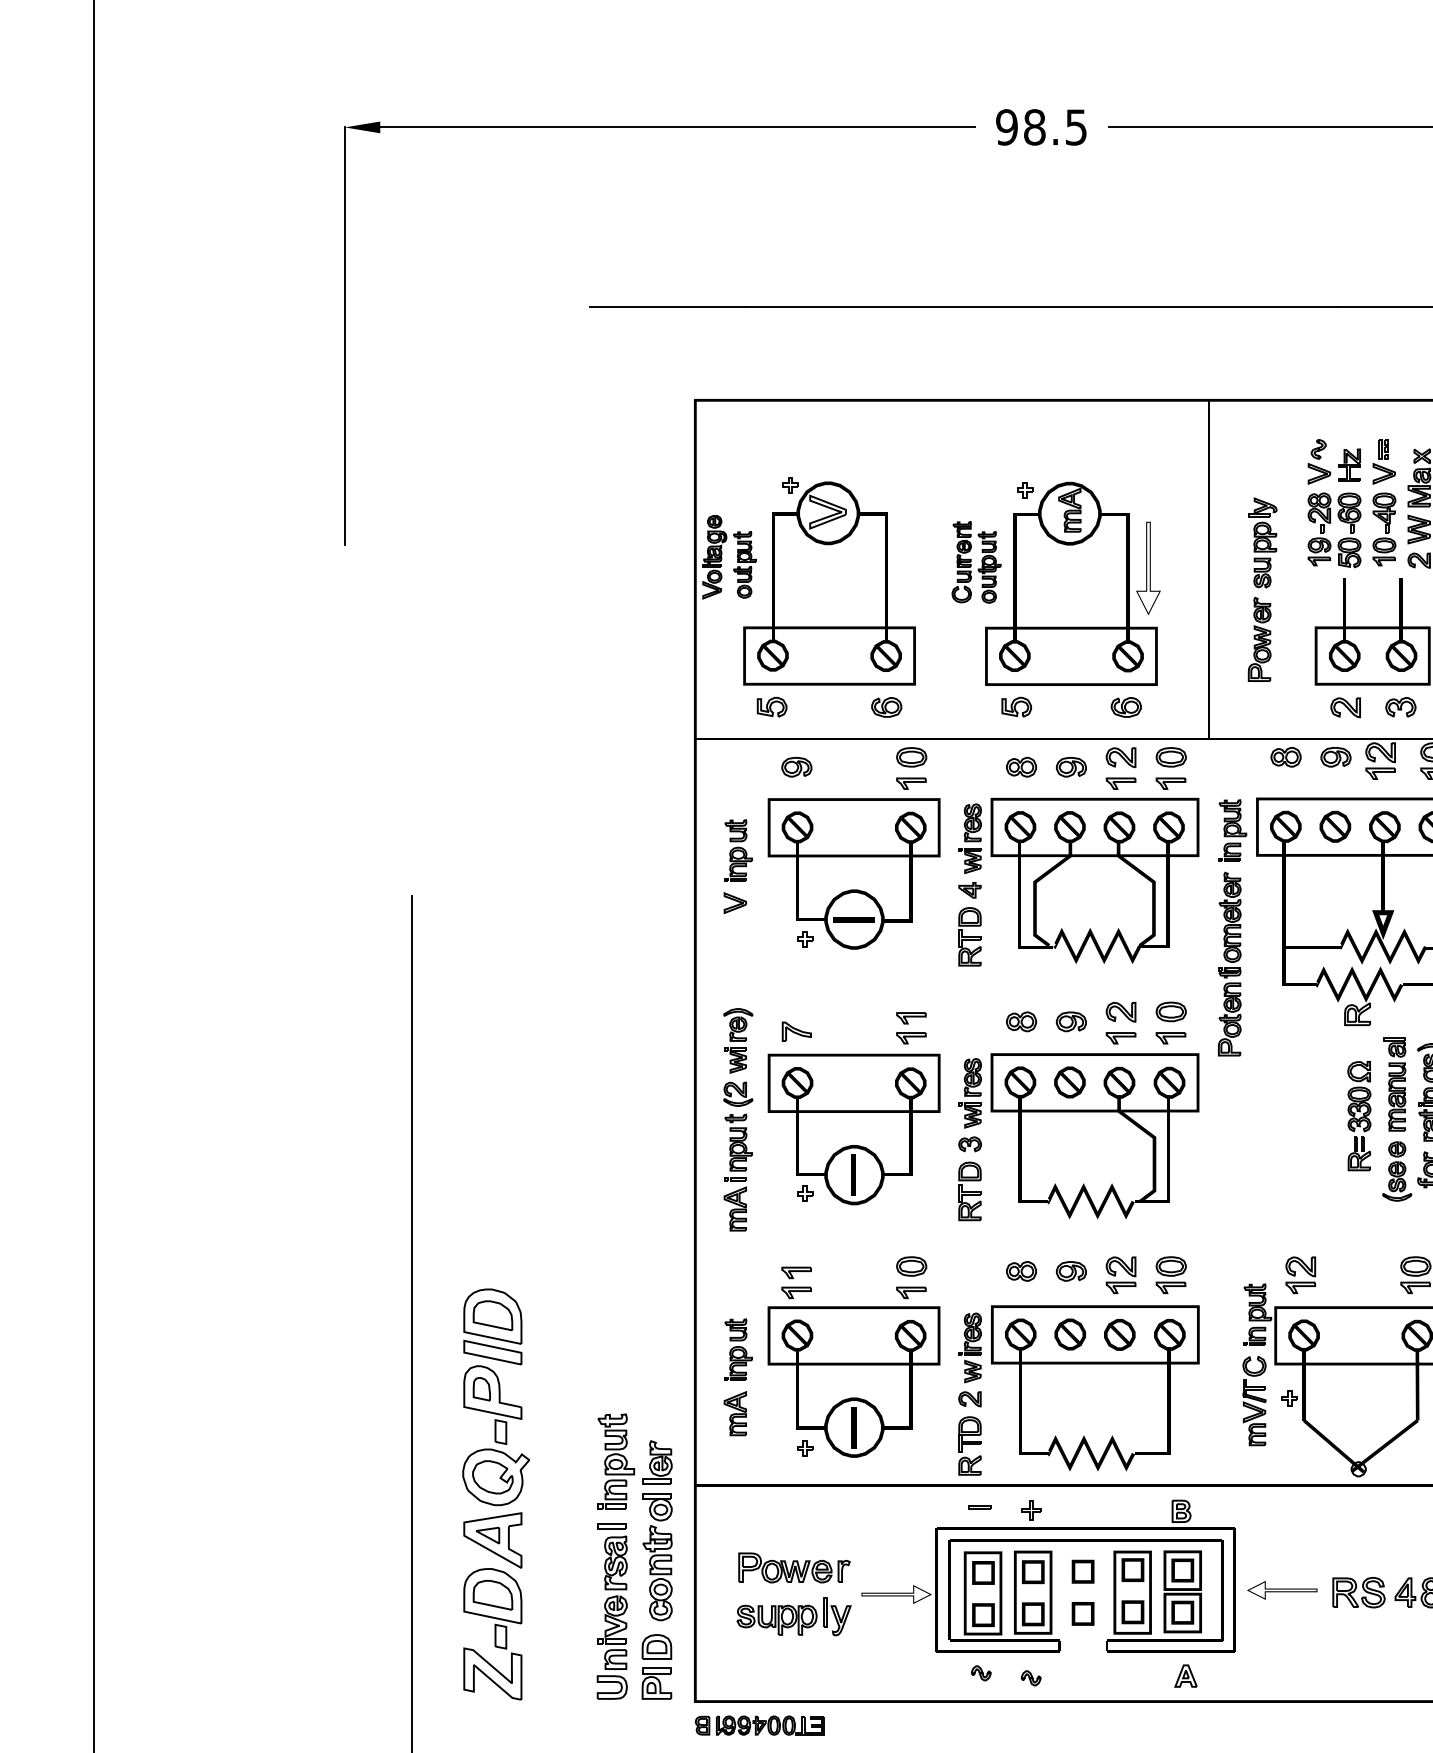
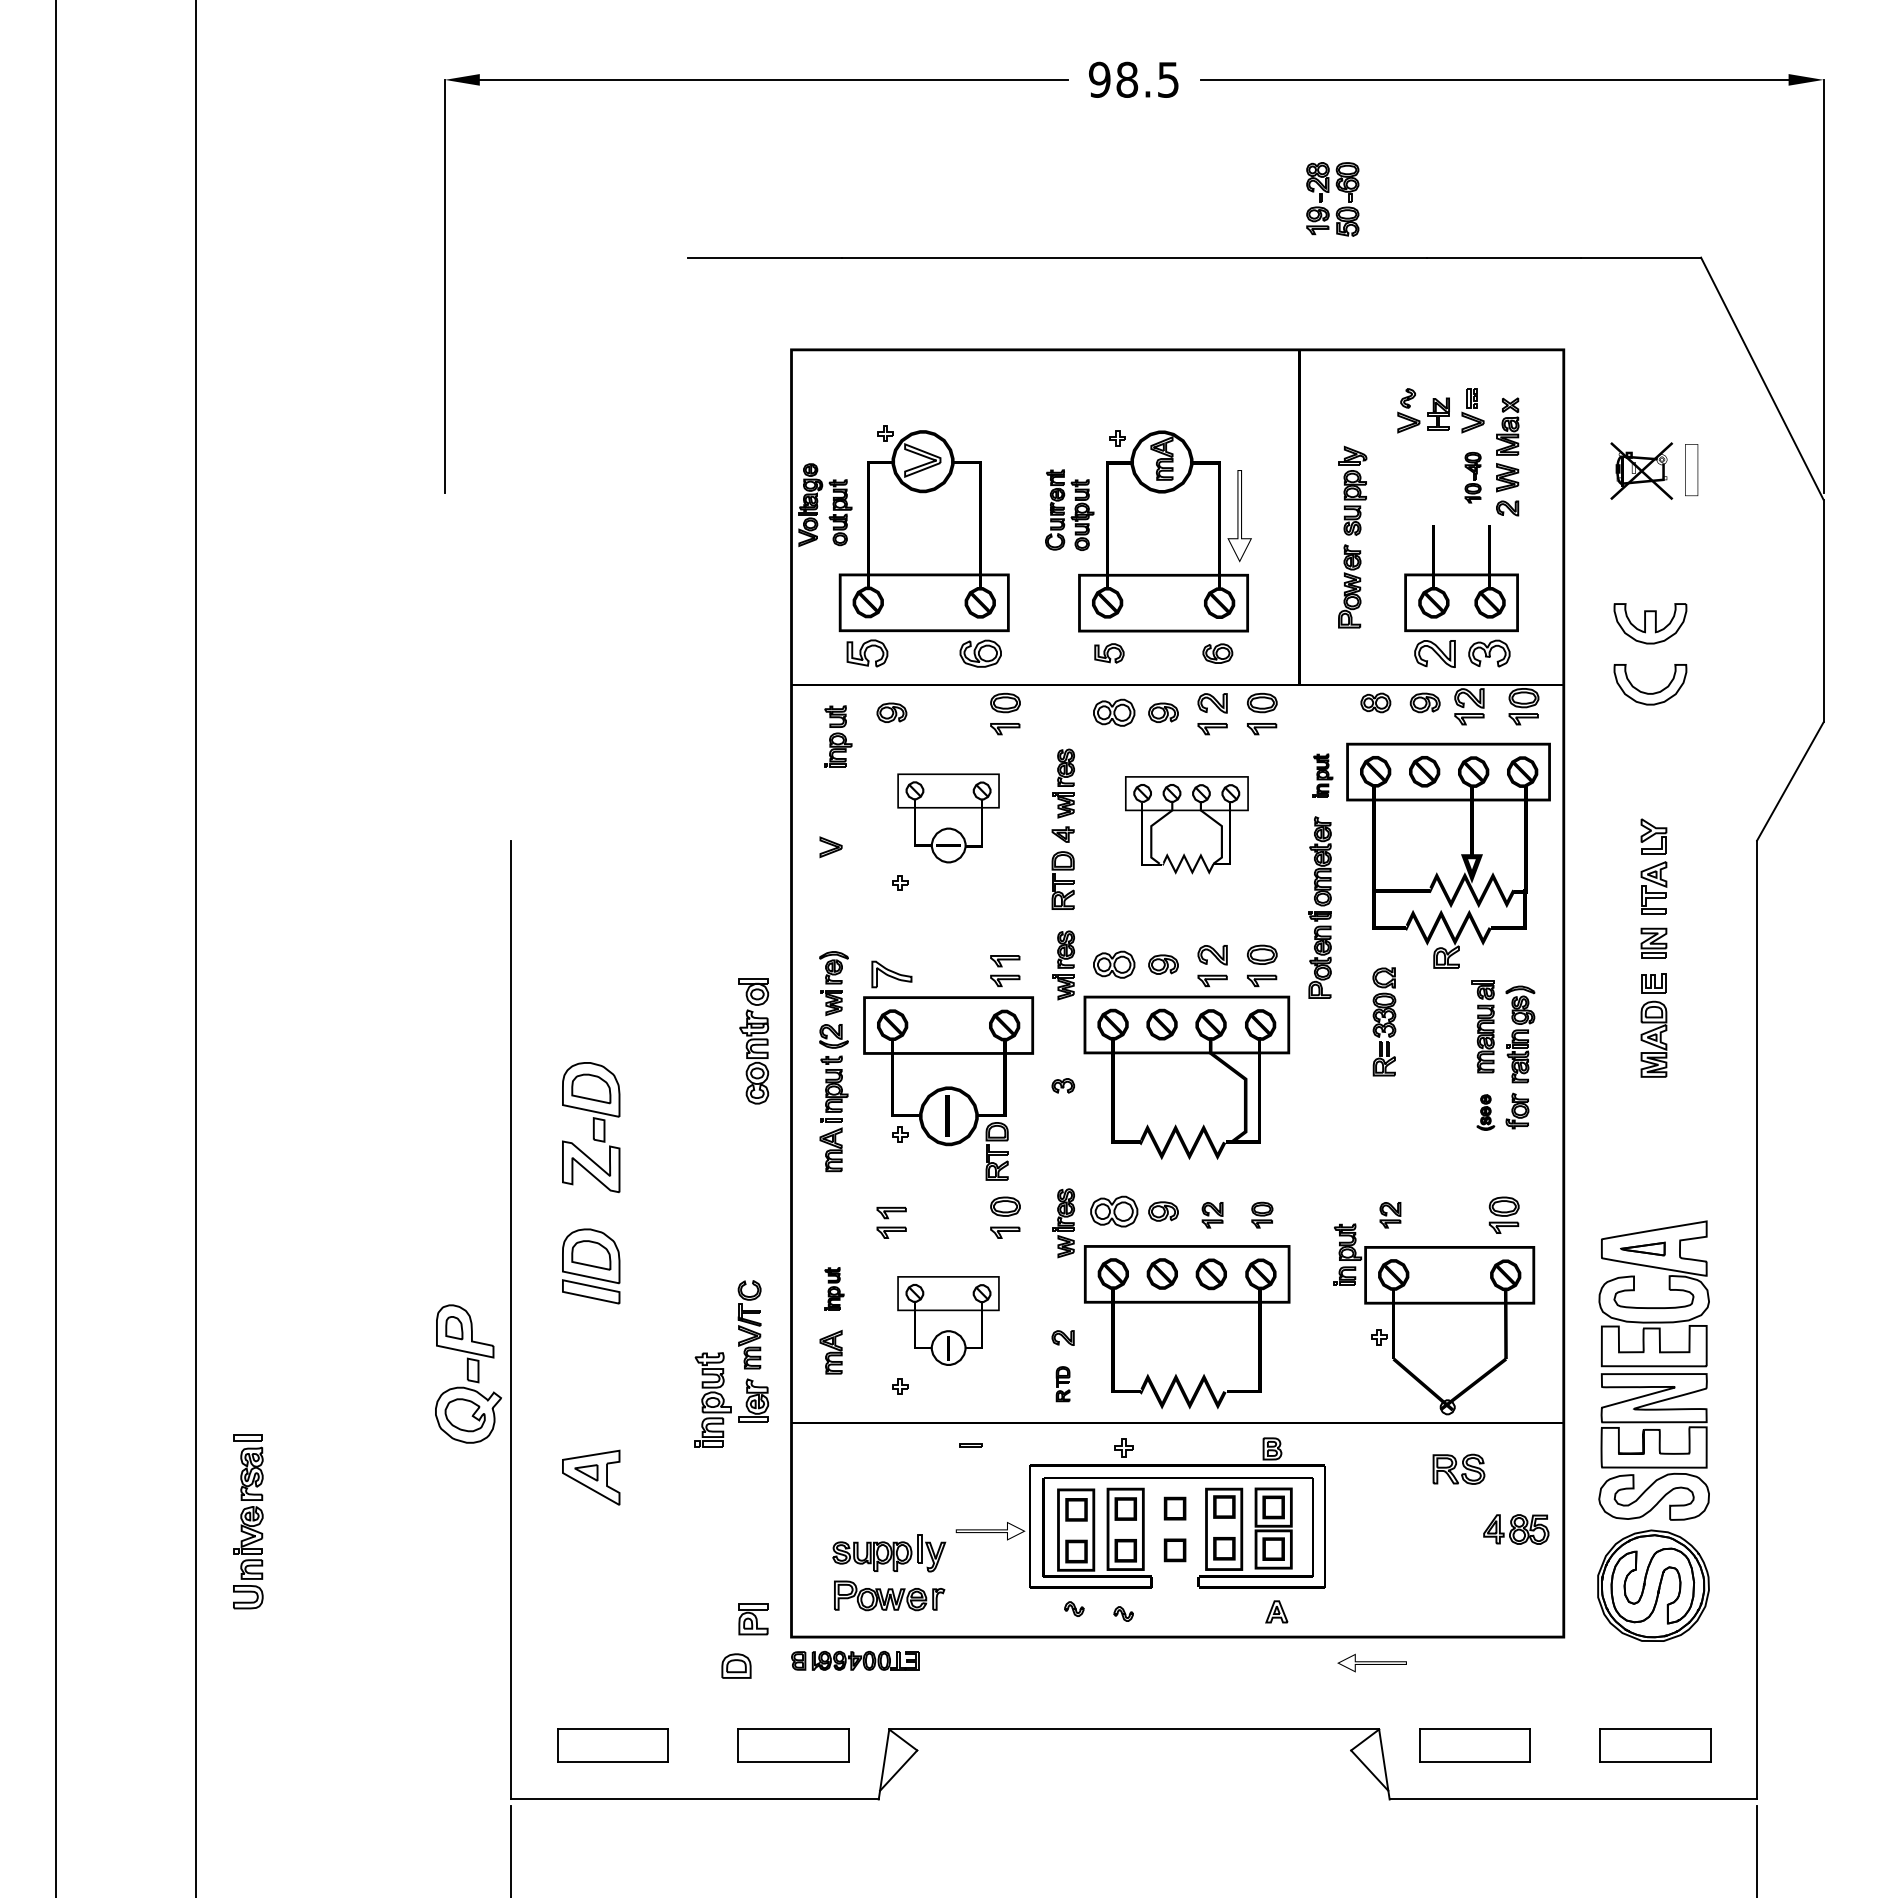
part: (1331, 523) -> (1329, 192), moved
part: (1383, 529) -> (1472, 477), size x0.7
part: (772, 707) -> (867, 653), size x1.4
part: (886, 707) -> (980, 653), size x1.4
part: (1345, 707) -> (1434, 653), size x1.4
part: (1400, 707) -> (1489, 653), size x1.4
part: (1020, 766) -> (1113, 712), size x1.4
part: (1232, 830) -> (1322, 775), size x0.7
part: (738, 850) -> (838, 736), moved
part: (854, 874) -> (948, 818), size x0.6
part: (1094, 881) -> (1186, 825), size x0.6
part: (1020, 1021) -> (1113, 964), size x1.4
part: (796, 1031) -> (891, 974), size x1.4
part: (970, 1093) -> (1063, 965), moved
part: (1359, 1115) -> (1384, 1021), moved
part: (1396, 1171) -> (1485, 1112), size x0.6
part: (969, 1191) -> (996, 1151), moved
part: (1020, 1271) -> (1113, 1211), size x1.6
part: (1120, 1274) -> (1212, 1214), size x0.7
part: (1171, 1274) -> (1262, 1214), size x0.7
part: (1300, 1274) -> (1390, 1214), size x0.7
part: (970, 1348) -> (1063, 1223), moved
part: (738, 1349) -> (834, 1288), size x0.7
part: (854, 1381) -> (948, 1320), size x0.6
part: (1254, 1400) -> (749, 1324), moved
part: (496, 1435) -> (468, 1373), moved
part: (969, 1445) -> (1062, 1383), size x0.6
line: (979, 1506) -> (970, 1444), moved
part: (656, 1557) -> (753, 1041), moved
part: (794, 1567) -> (889, 1595), moved
part: (1281, 1589) -> (1371, 1662), moved
part: (1358, 1591) -> (1458, 1468), moved
part: (612, 1611) -> (248, 1521), moved
part: (493, 1634) -> (591, 1127), moved
part: (656, 1646) -> (736, 1665), moved

